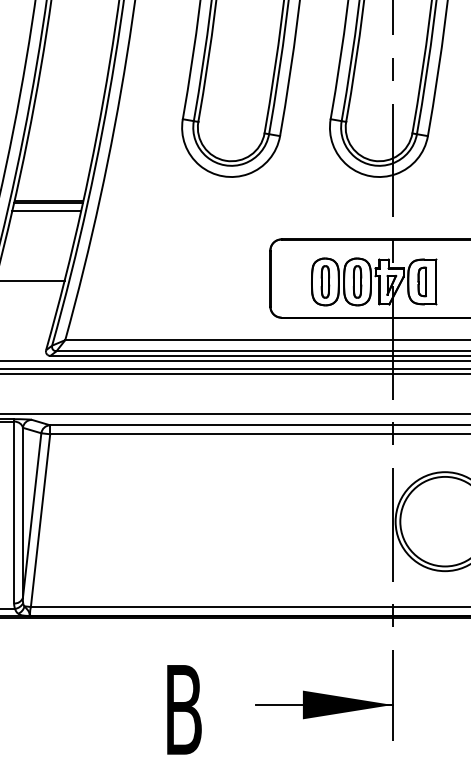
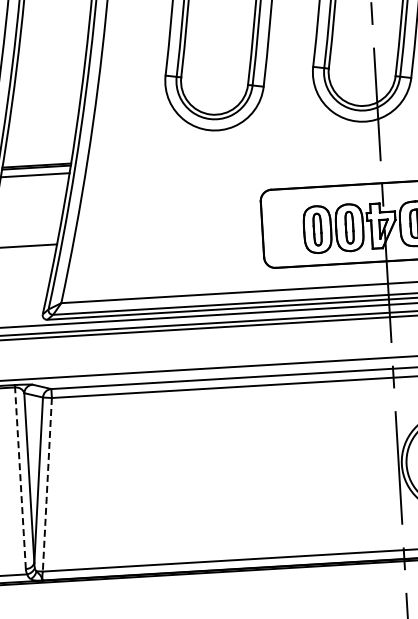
line: (14, 512) -> (20, 478), solid -> dashed
line: (40, 520) -> (47, 484), solid -> dashed

